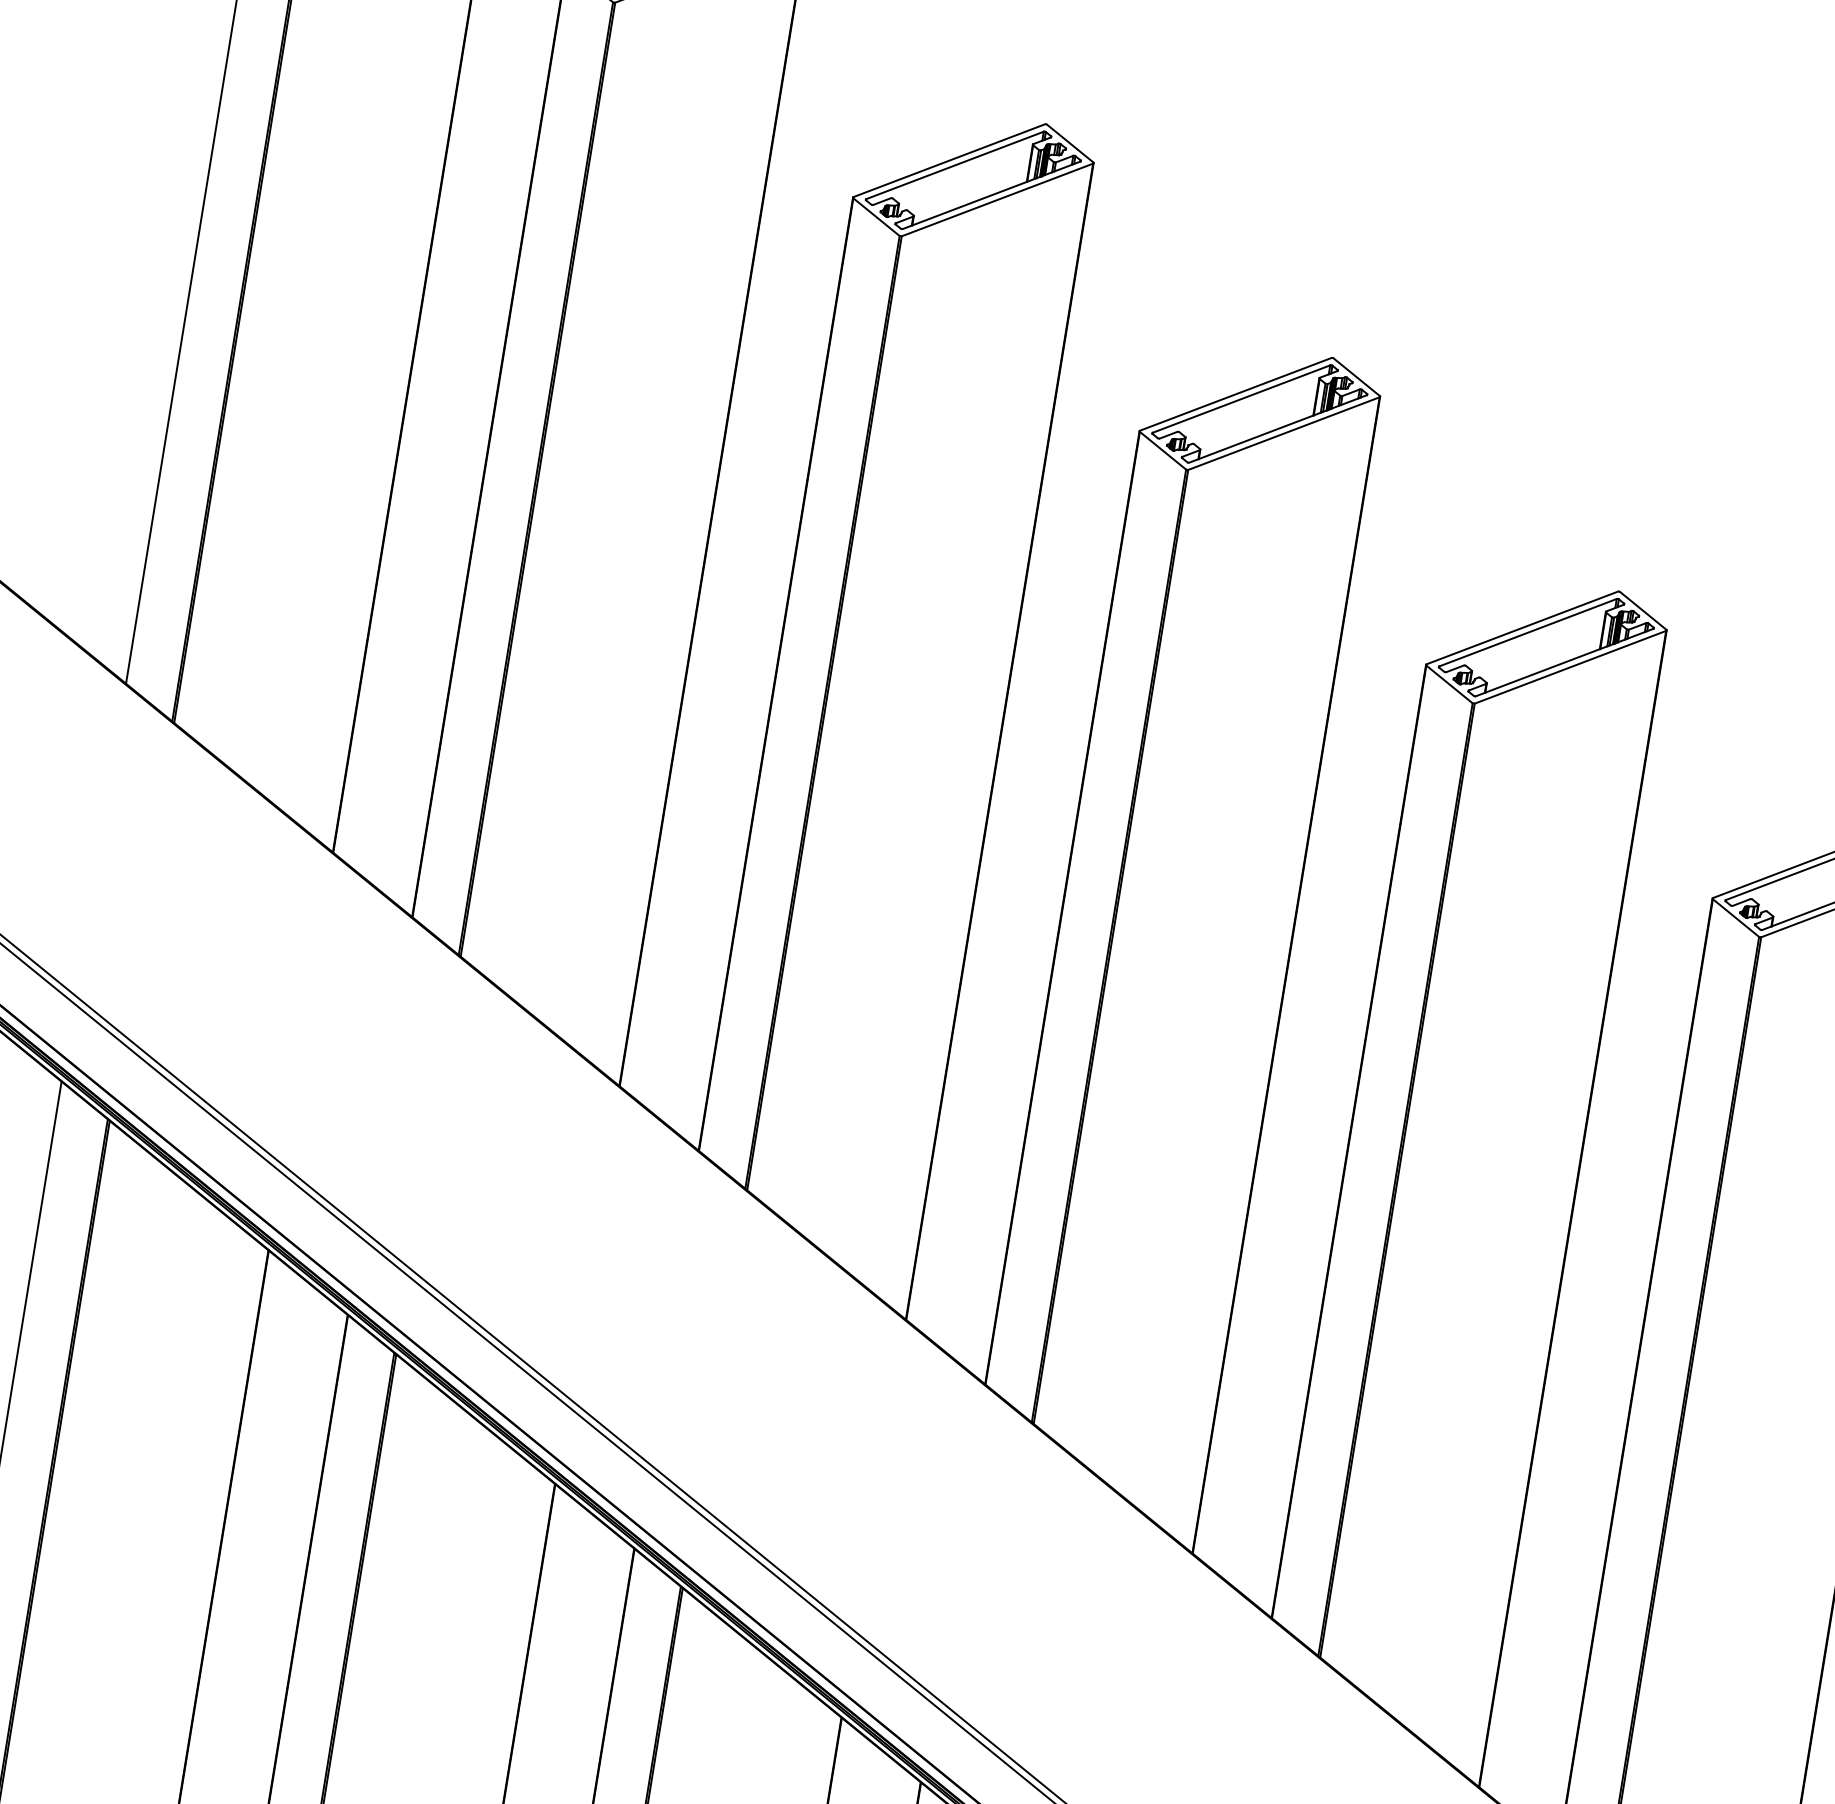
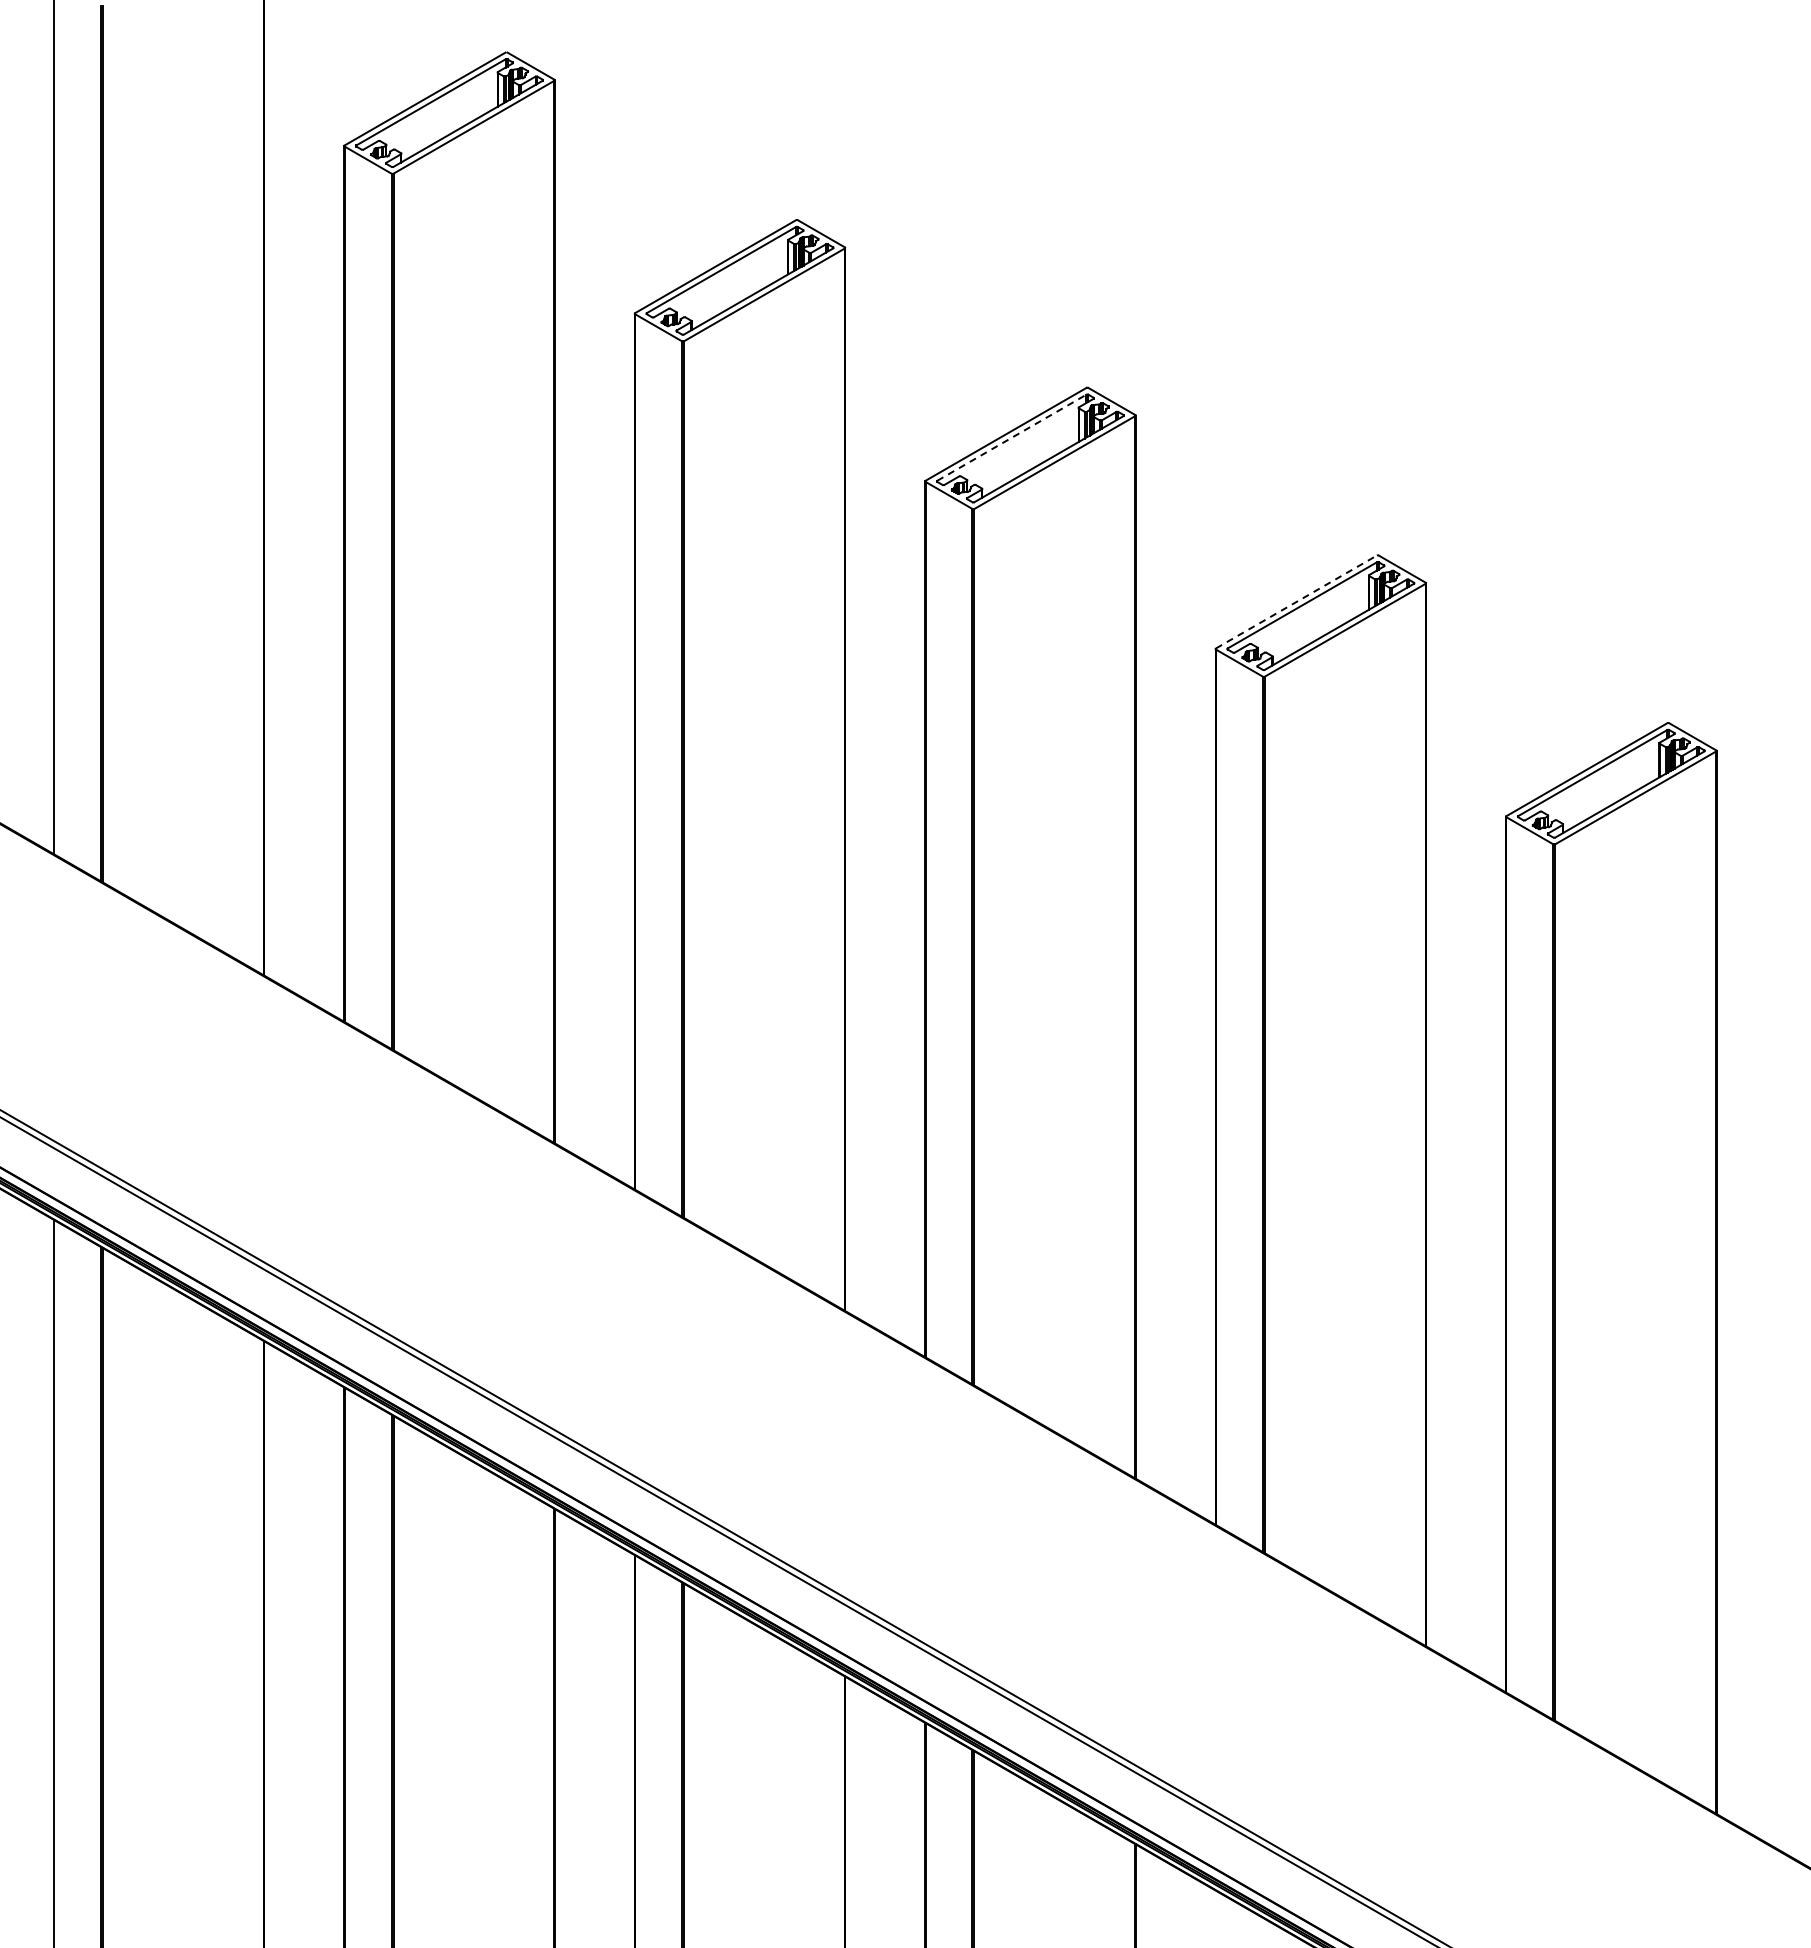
line: (1242, 398) -> (1012, 437), solid -> dashed
line: (1522, 628) -> (1296, 602), solid -> dashed

